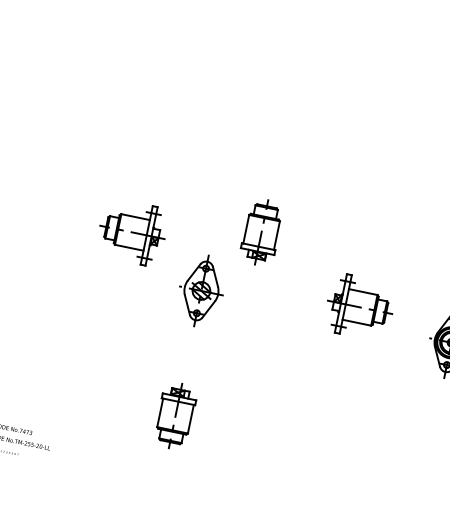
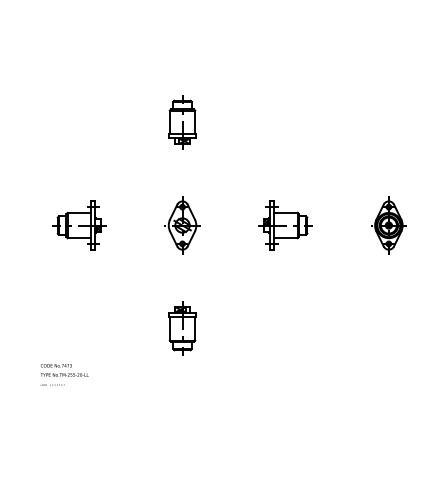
part: (132, 232) -> (79, 225), moved
part: (261, 232) -> (182, 122), moved
part: (359, 307) -> (285, 225), moved

